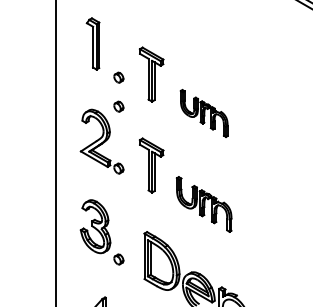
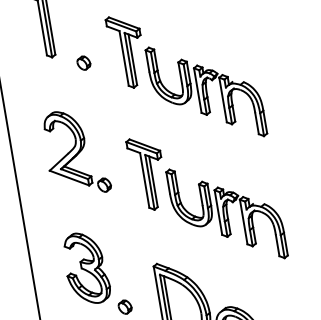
part: (118, 106) -> (89, 101), removed
part: (204, 113) -> (206, 91), size x1.67
part: (204, 204) -> (227, 213), size x1.43

